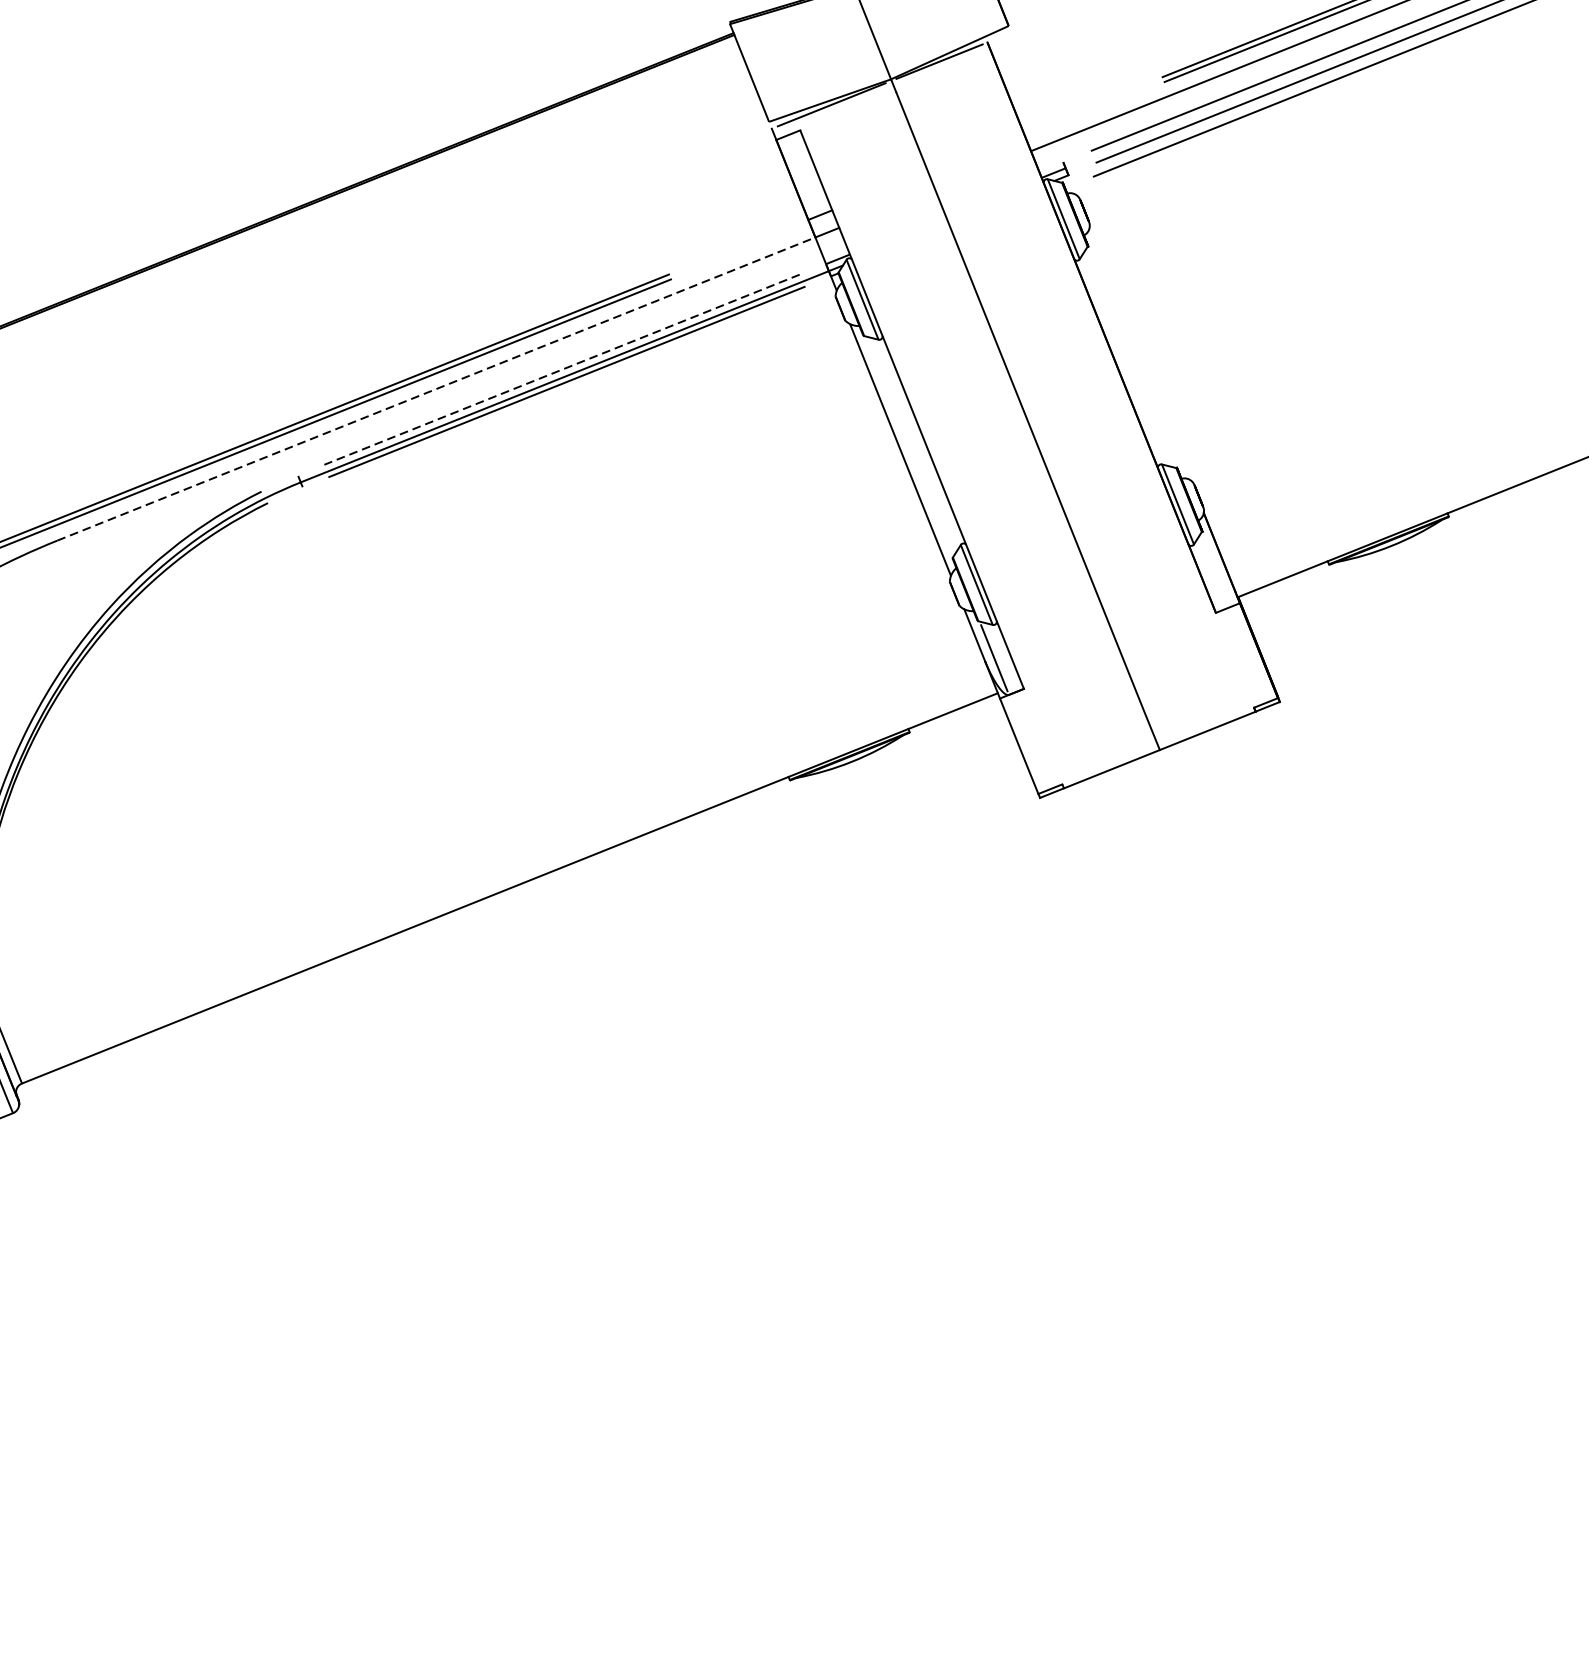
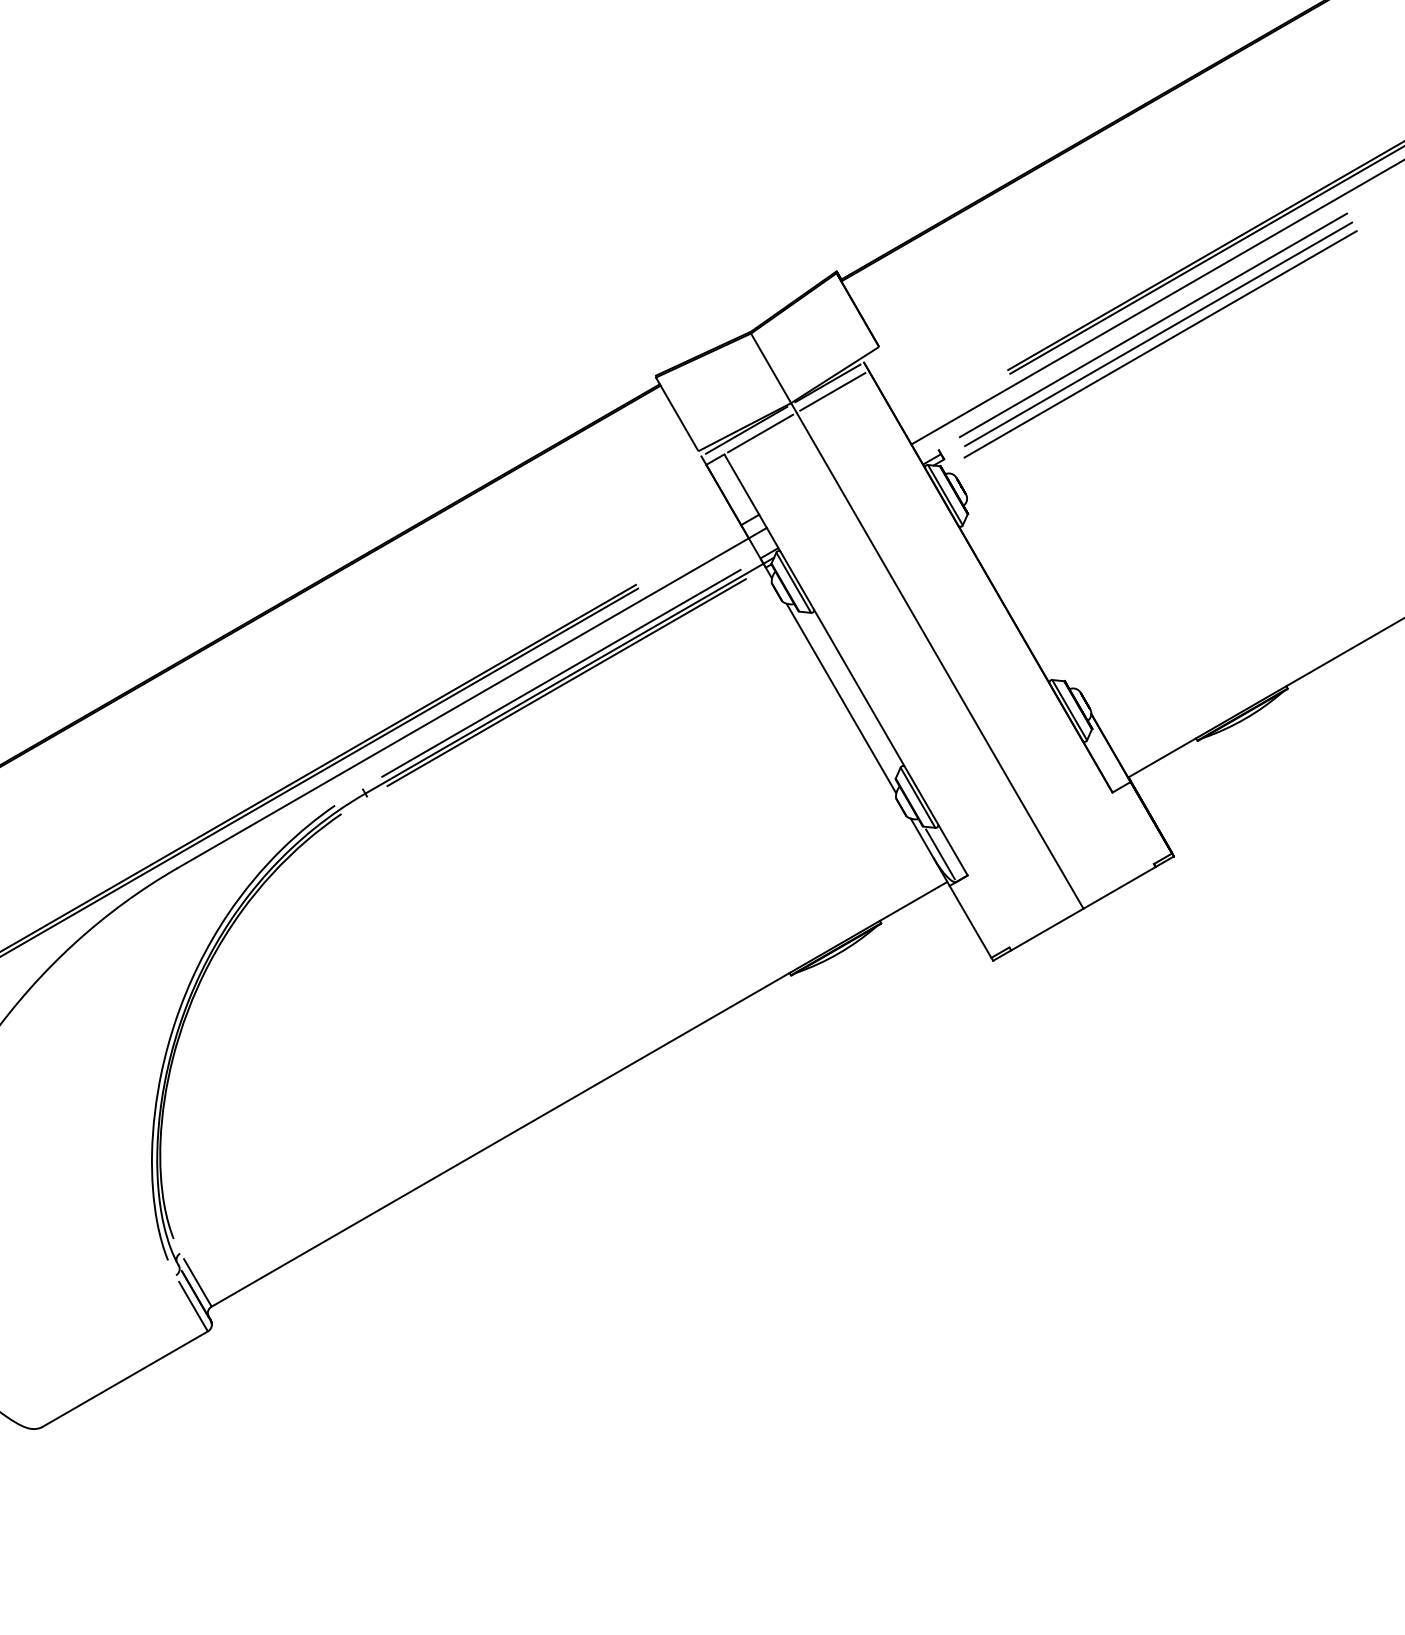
line: (943, 72) -> (832, 391), added
line: (848, 111) -> (760, 433), added
line: (562, 369) -> (561, 673), dashed -> solid
line: (436, 389) -> (463, 703), dashed -> solid

